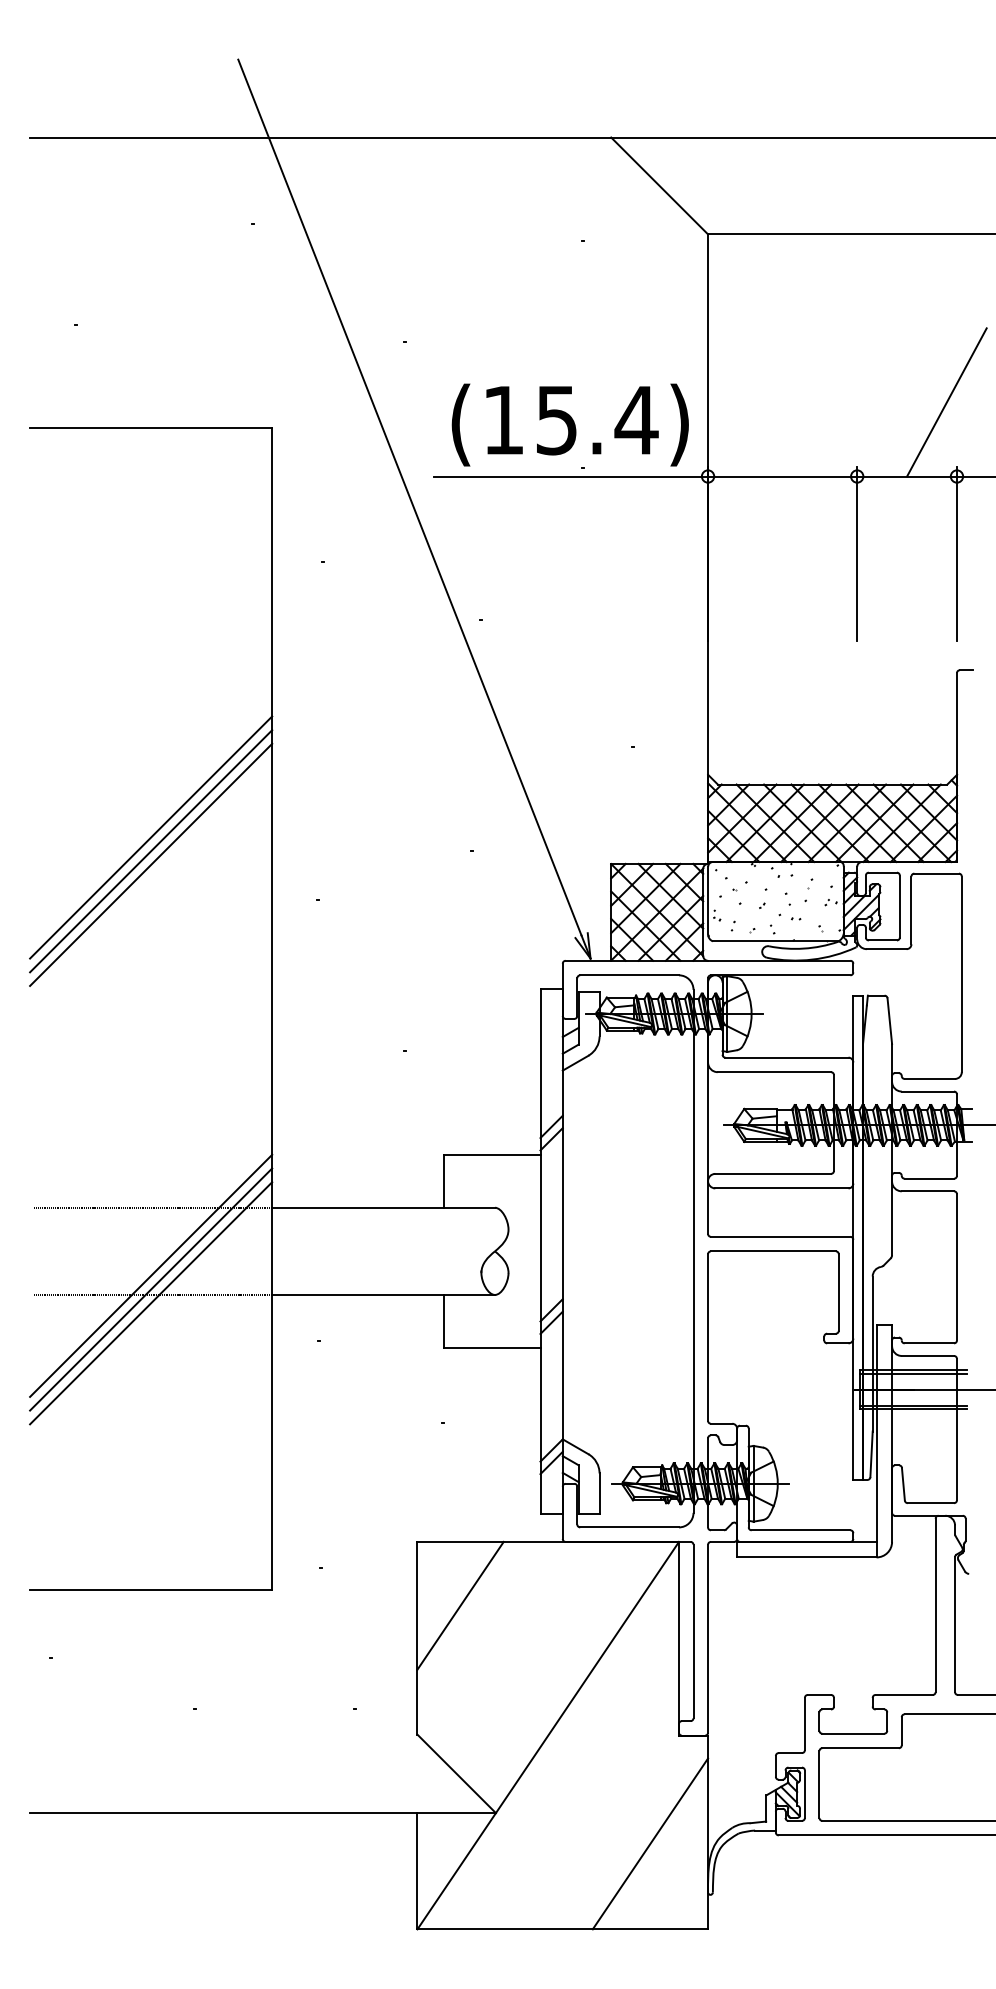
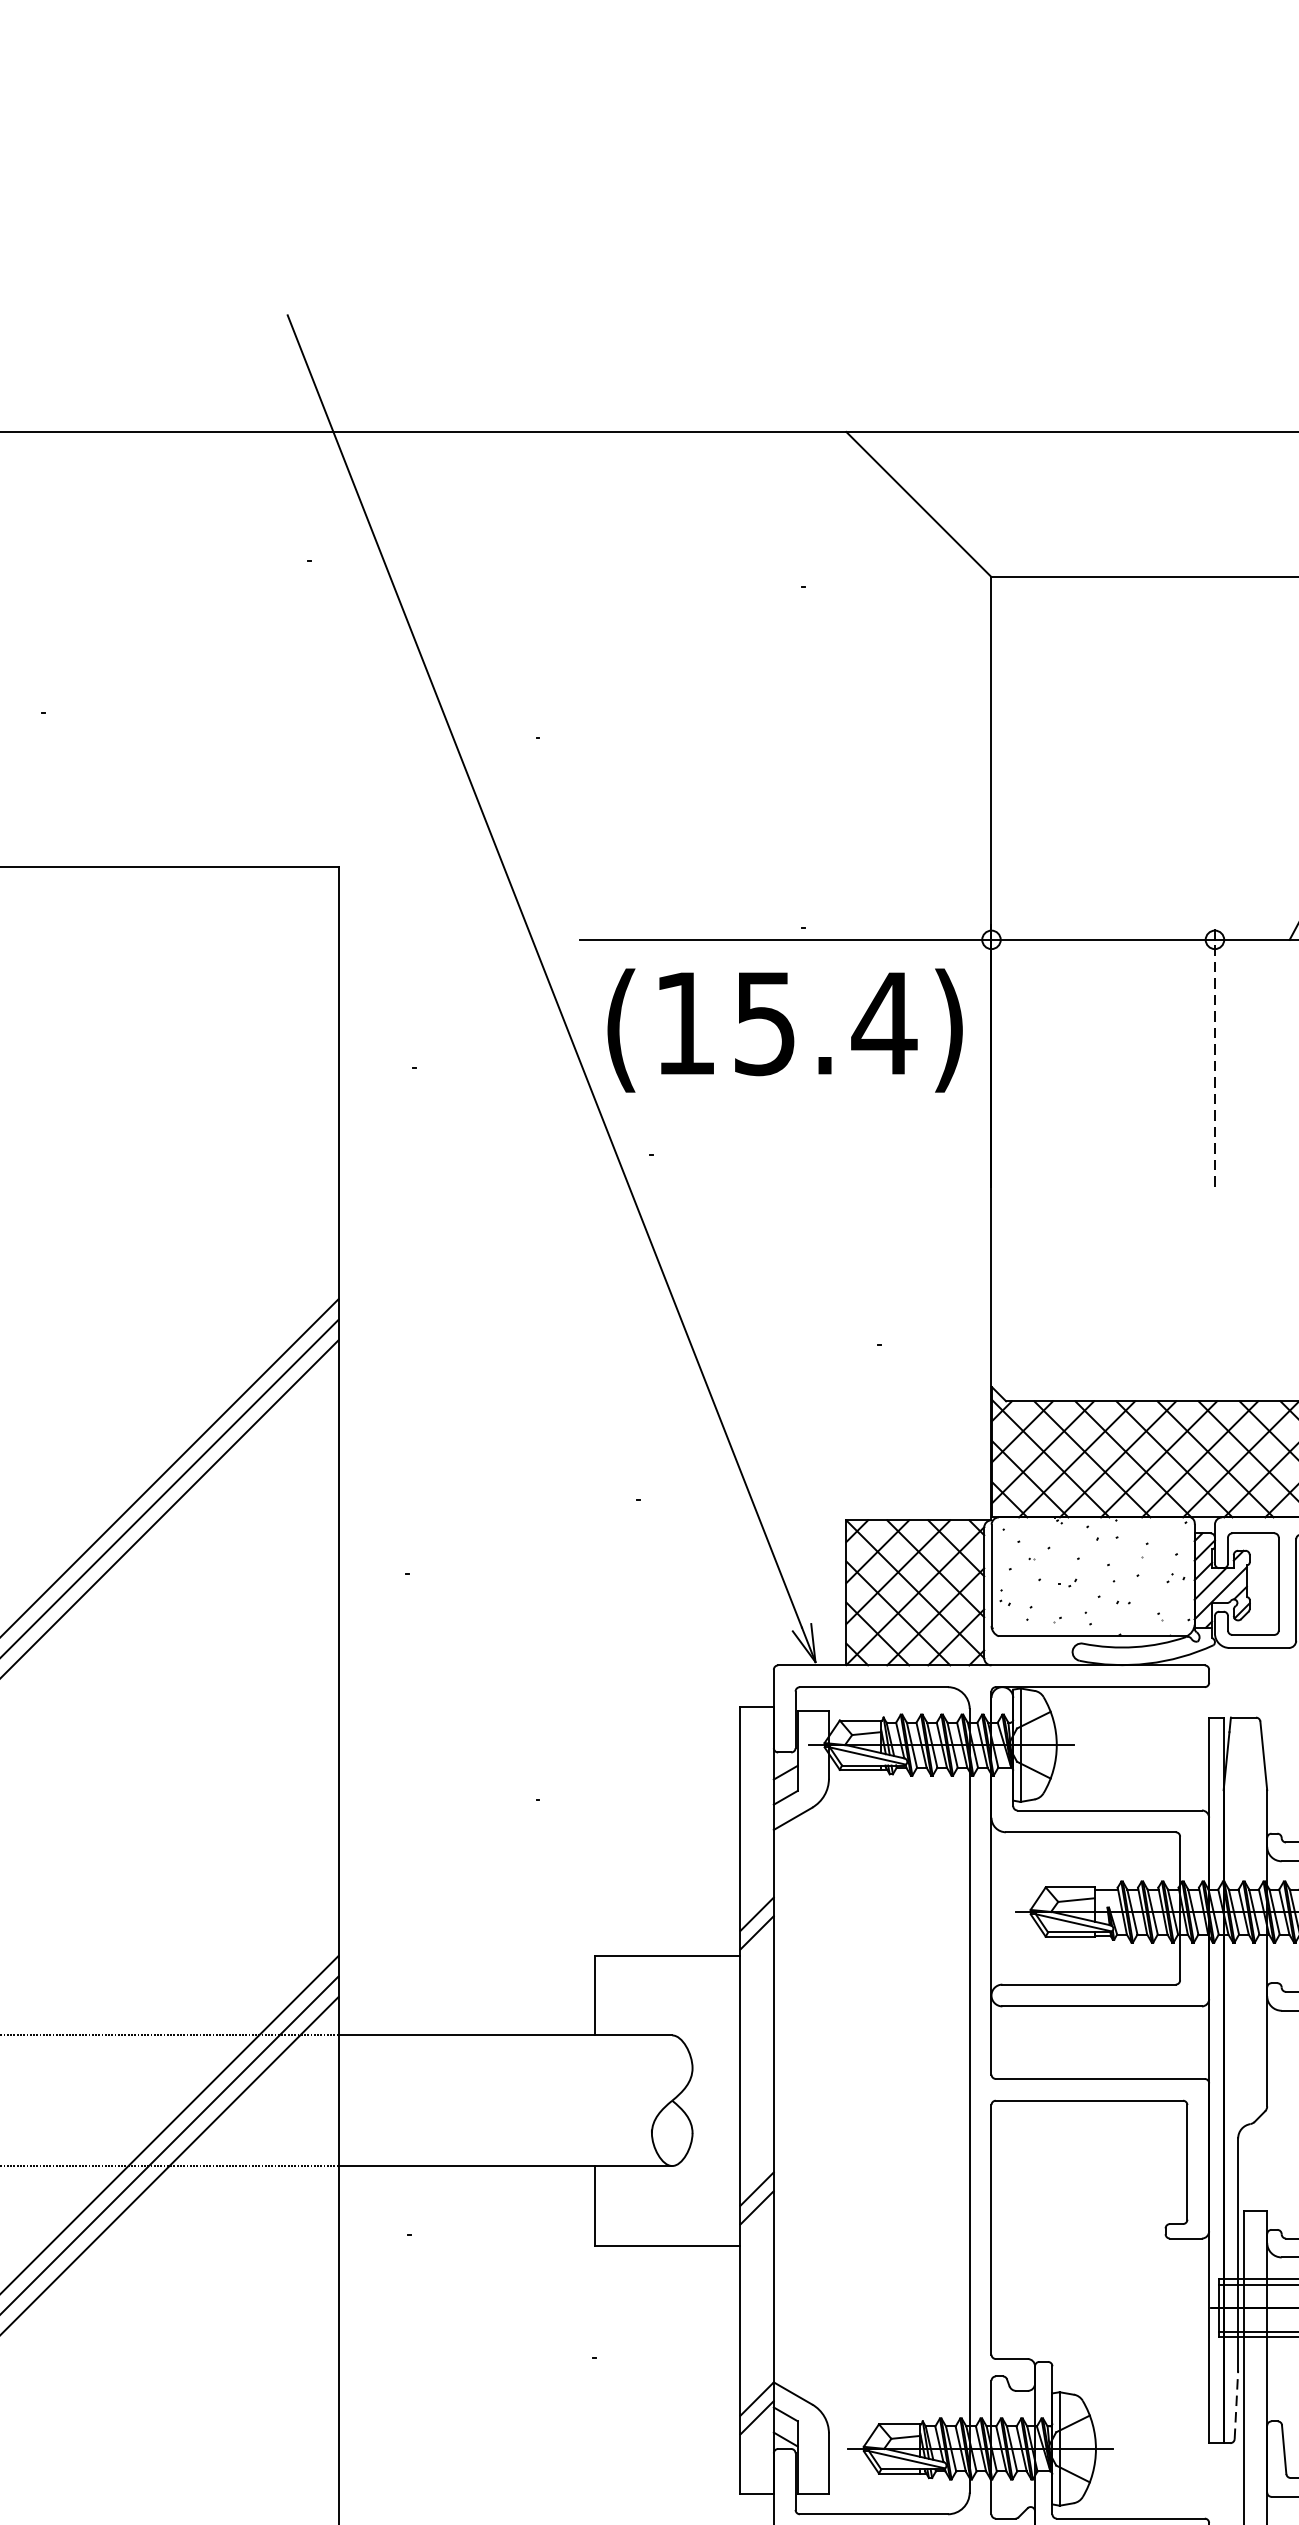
text: (569, 424) -> (783, 1029), moved
line: (857, 553) -> (1215, 1055), solid -> dashed
line: (871, 1454) -> (1236, 2405), solid -> dashed

